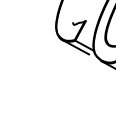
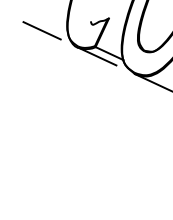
line: (37, 26) -> (41, 30), added

